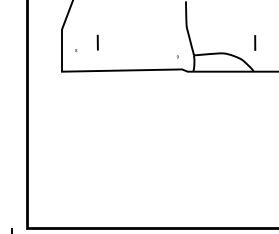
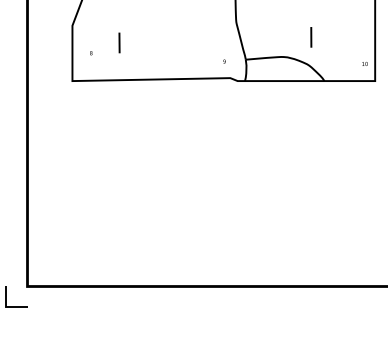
line: (255, 43) -> (311, 37), moved

